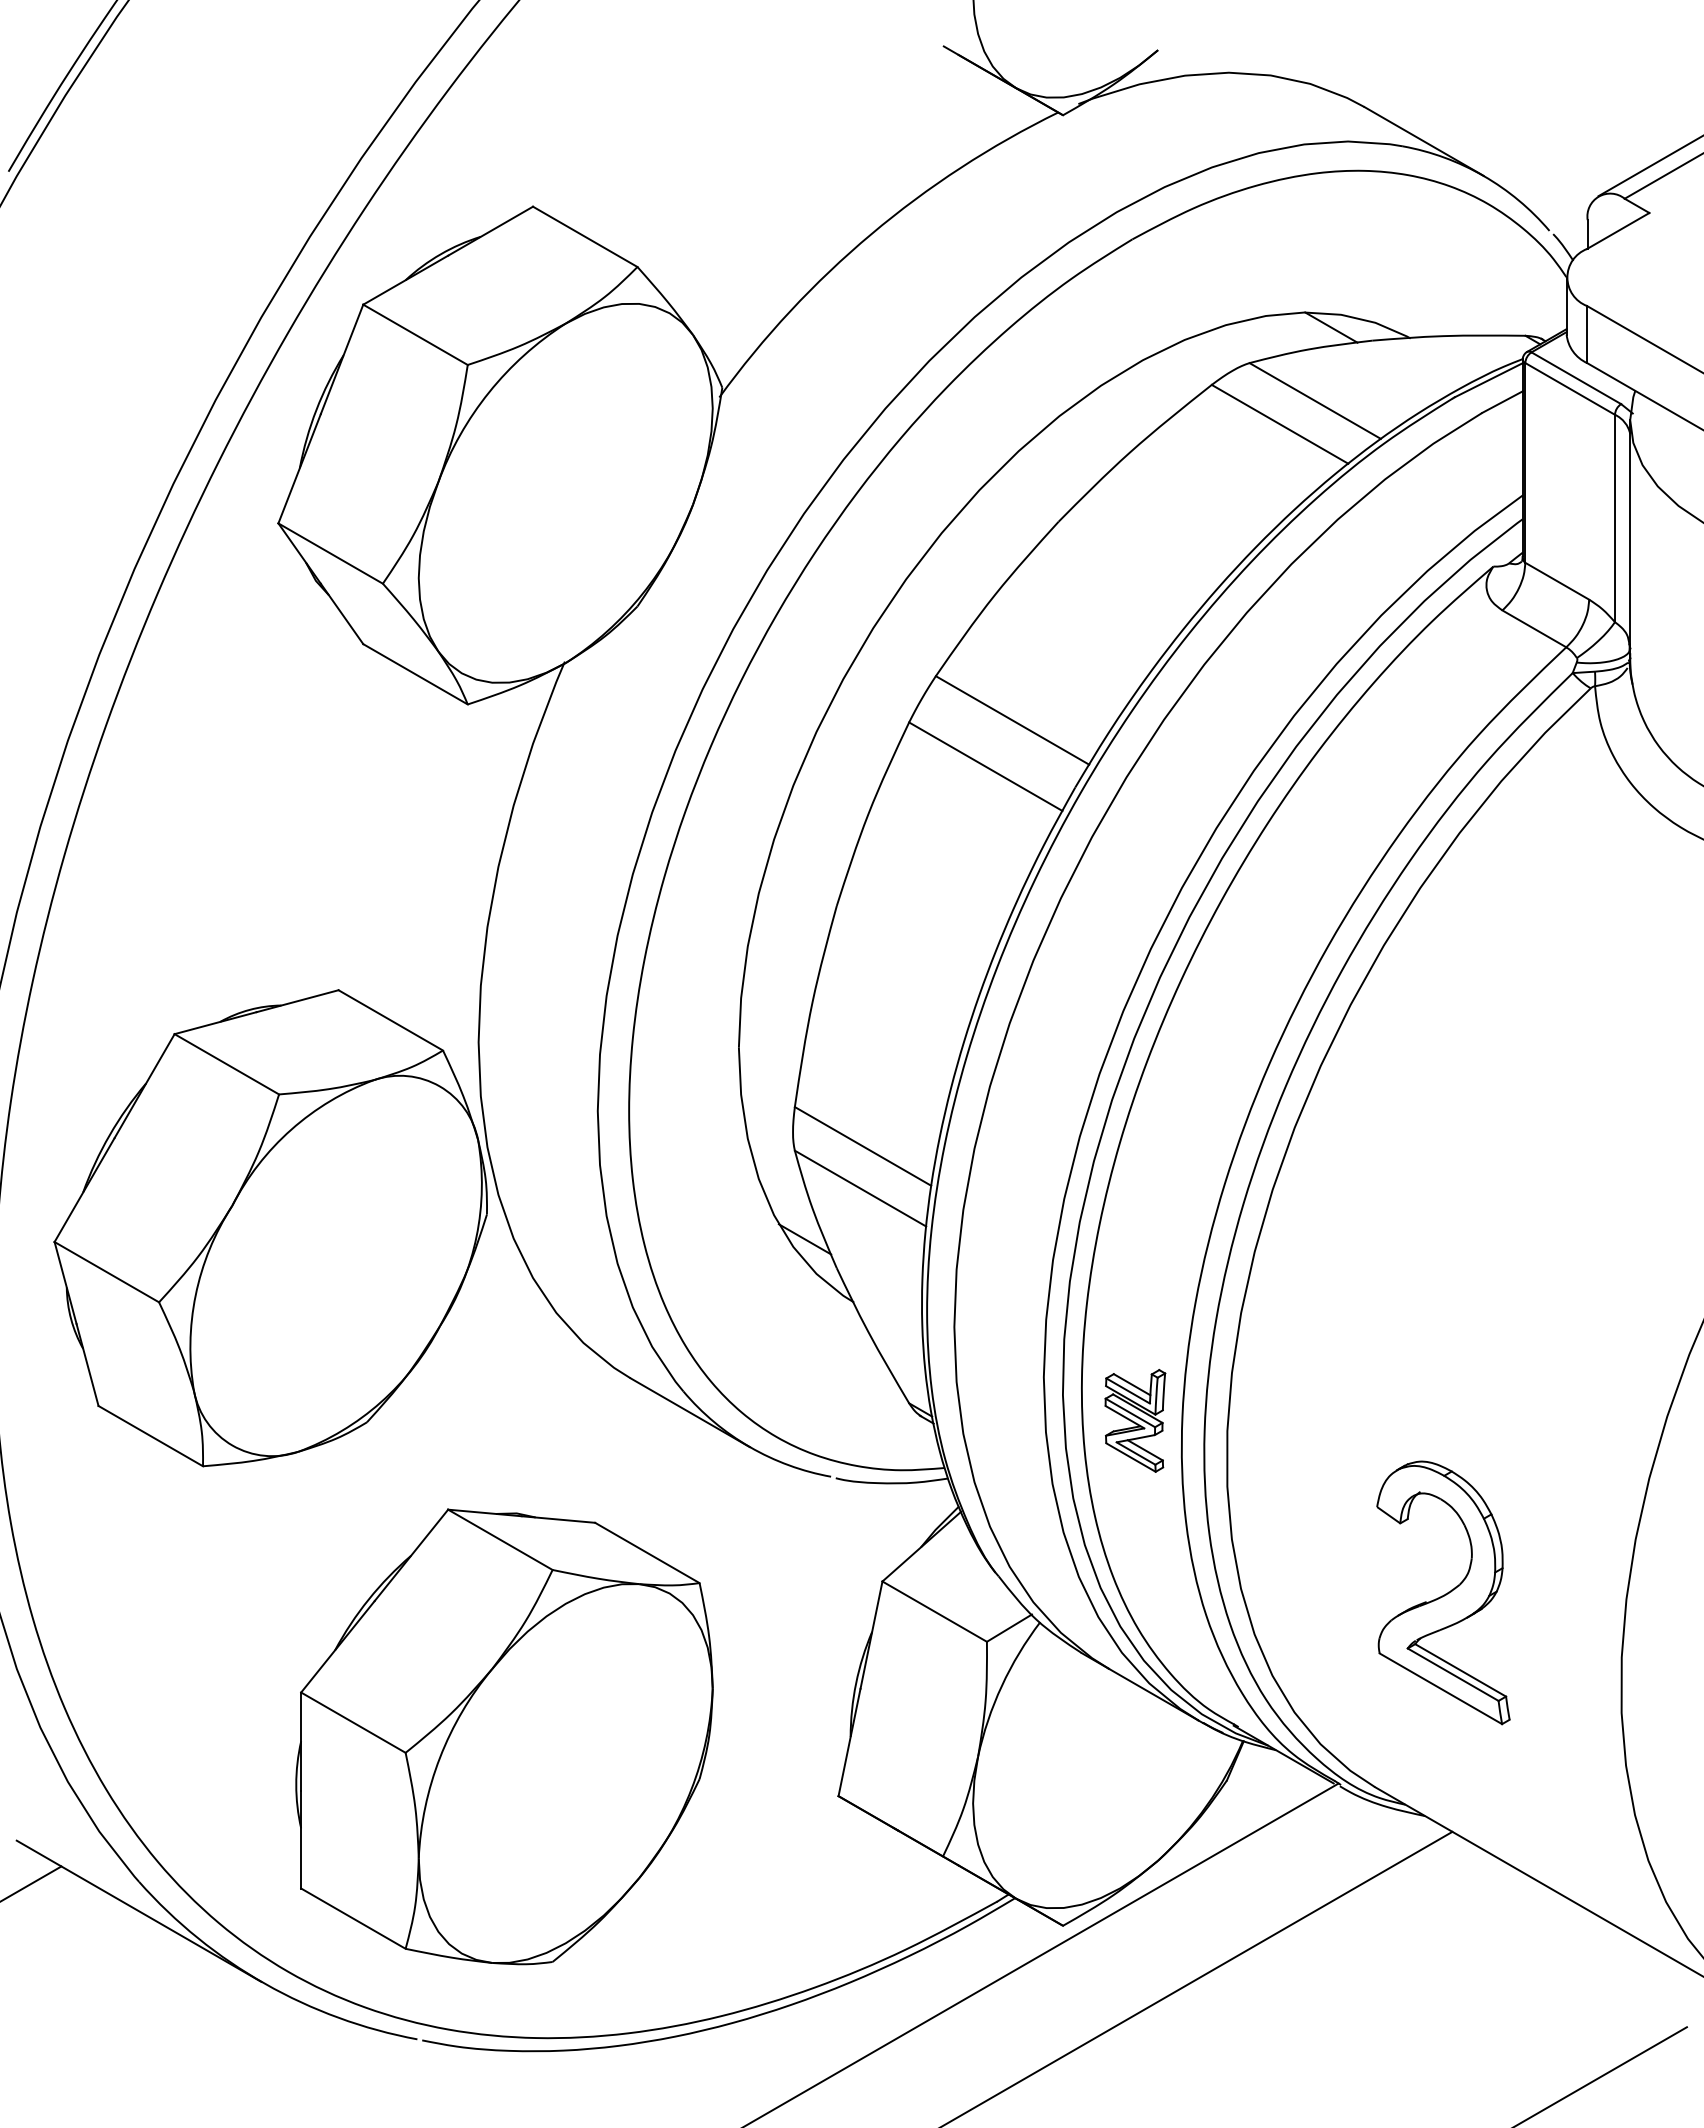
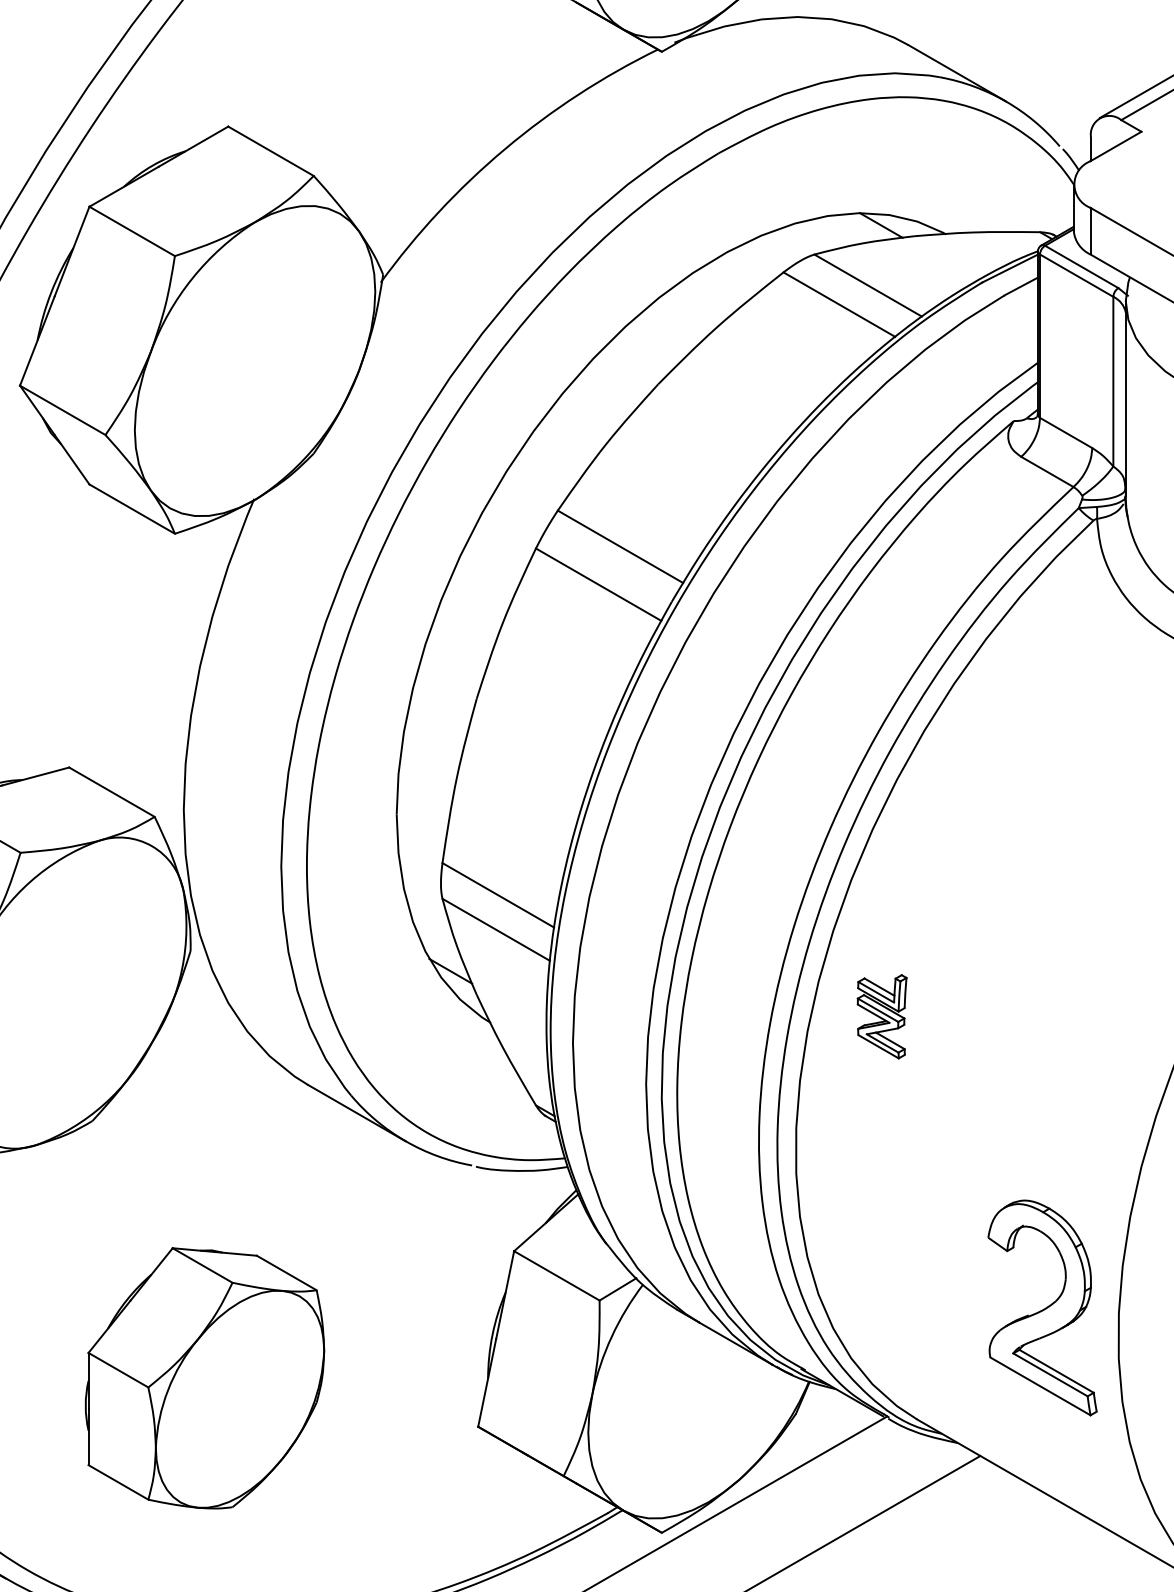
part: (1135, 1420) -> (882, 1016), moved
part: (1443, 1592) -> (1042, 1307), moved
part: (504, 1736) -> (204, 1377), size x0.7

